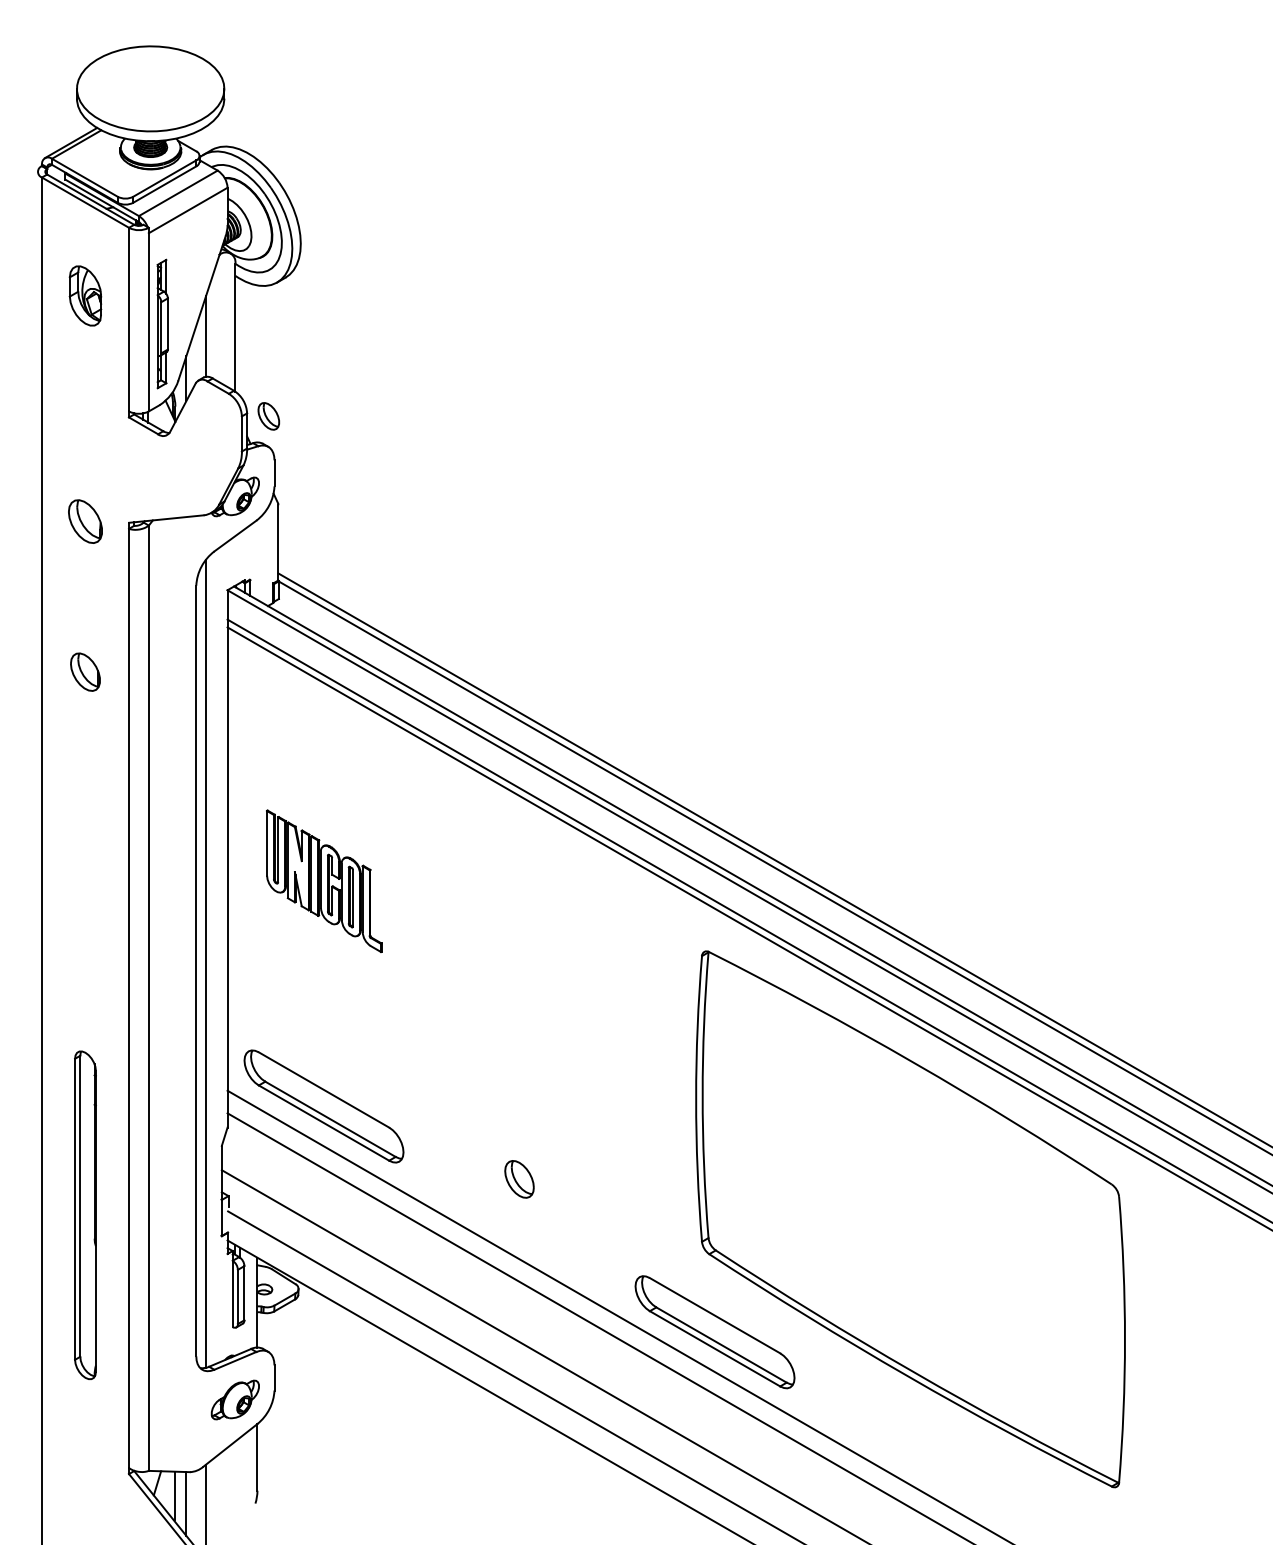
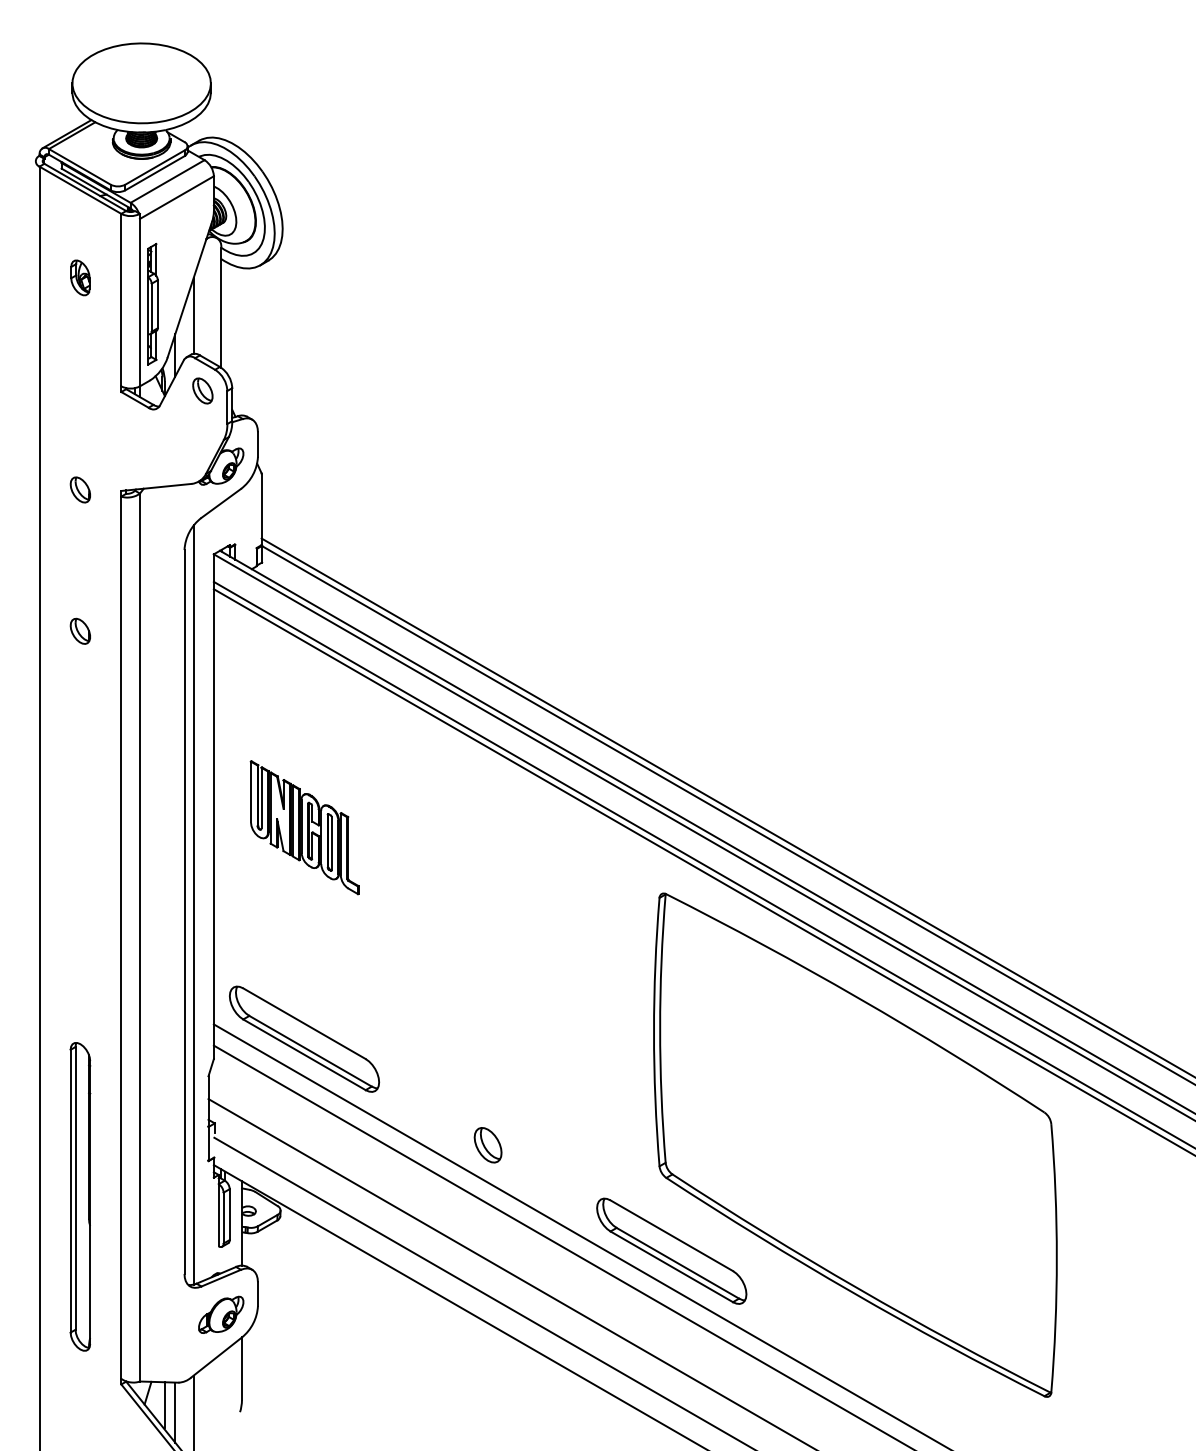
part: (85, 295) -> (80, 277), size x0.62
part: (268, 416) -> (202, 391), moved
part: (85, 521) -> (80, 489), size x0.62
part: (85, 672) -> (80, 631), size x0.71
part: (519, 1179) -> (488, 1145), moved
part: (85, 1214) -> (80, 1196), moved

